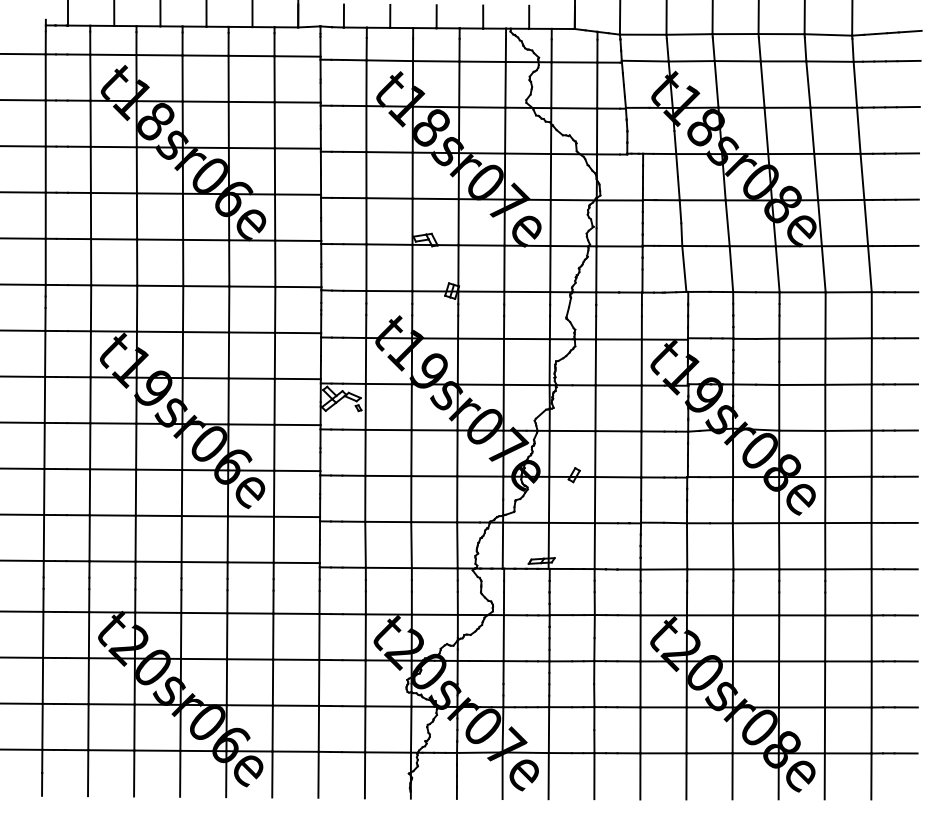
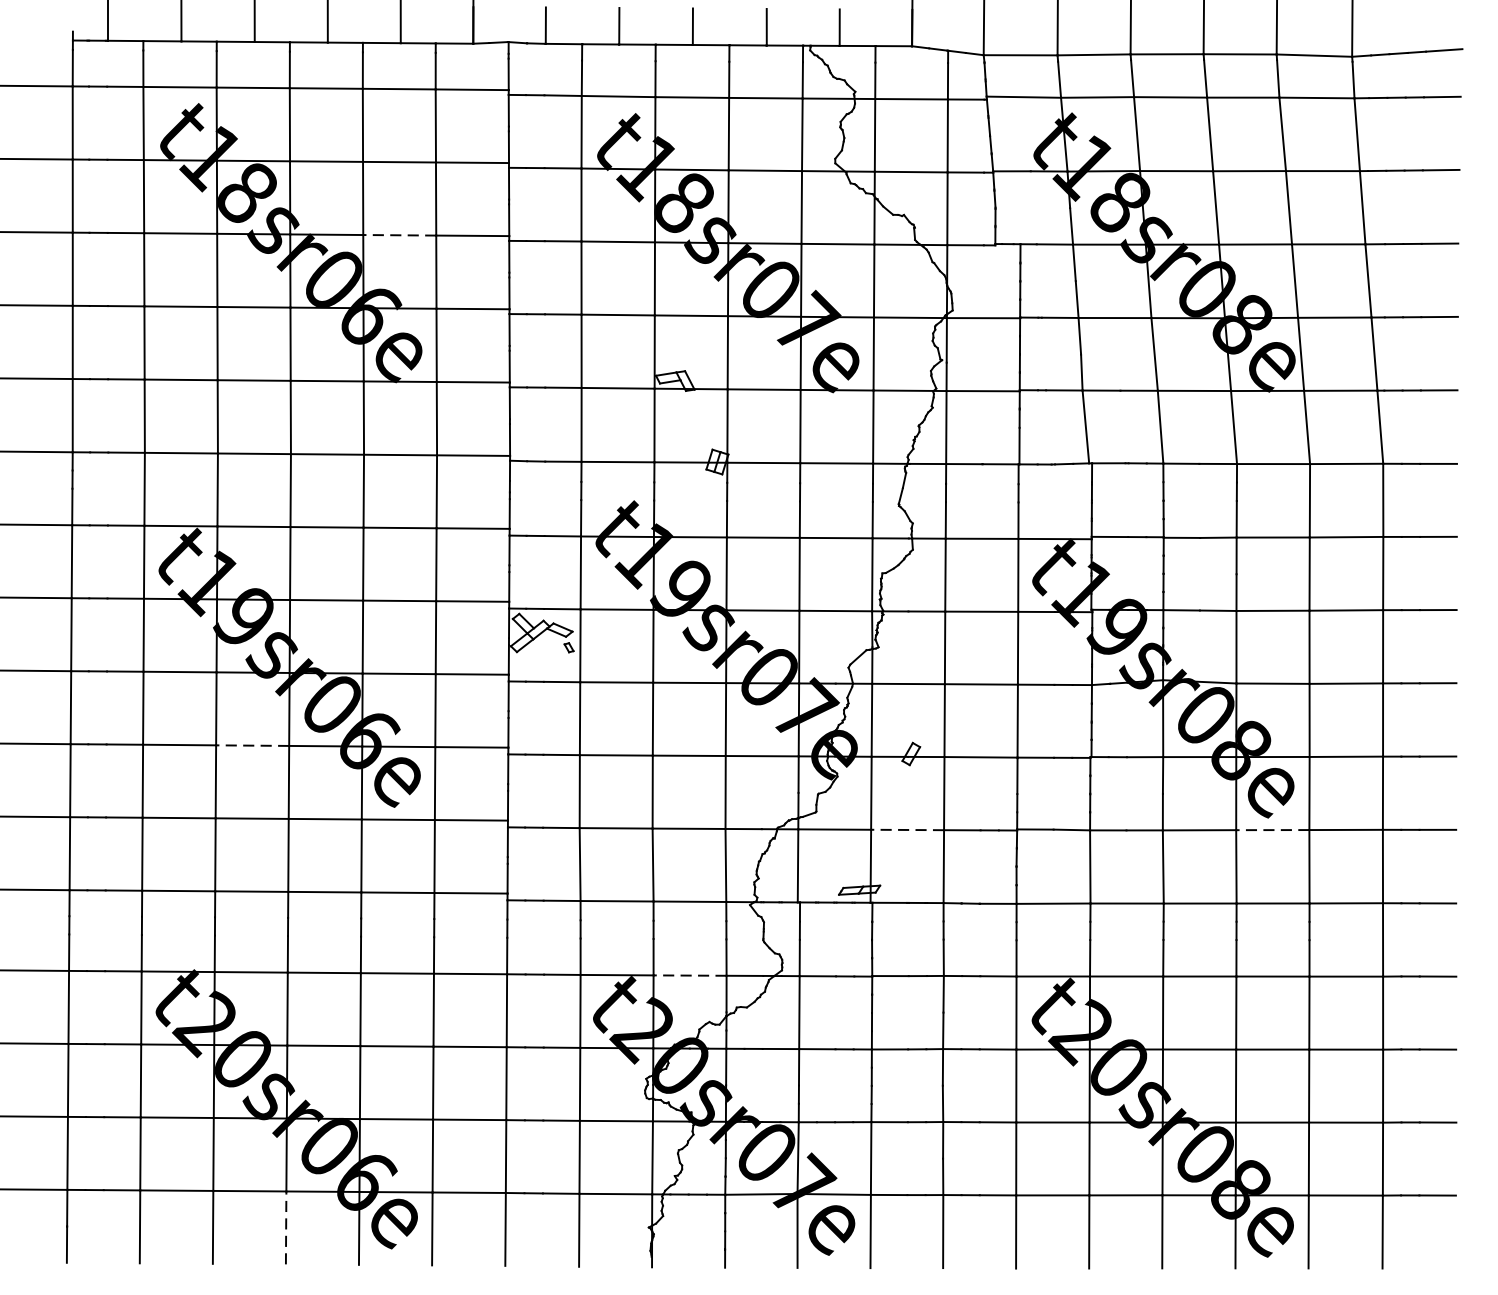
line: (251, 148) -> (399, 235), solid -> dashed
line: (158, 469) -> (251, 745), solid -> dashed
line: (571, 523) -> (906, 830), solid -> dashed
line: (801, 523) -> (1271, 830), solid -> dashed
line: (434, 614) -> (689, 975), solid -> dashed
line: (180, 773) -> (286, 1227), solid -> dashed

